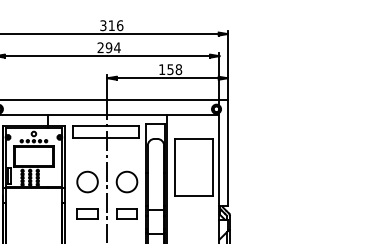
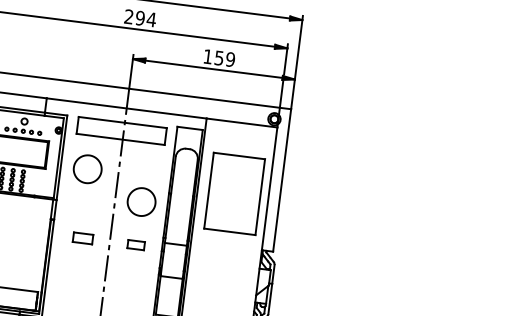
text: (178, 69) -> (230, 59), 158 -> 159
part: (87, 181) -> (87, 168), moved
part: (87, 213) -> (83, 237), size x0.7
part: (126, 213) -> (135, 244), size x0.6

